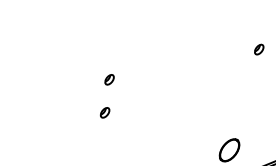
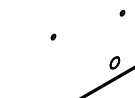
part: (105, 111) -> (53, 52), removed

